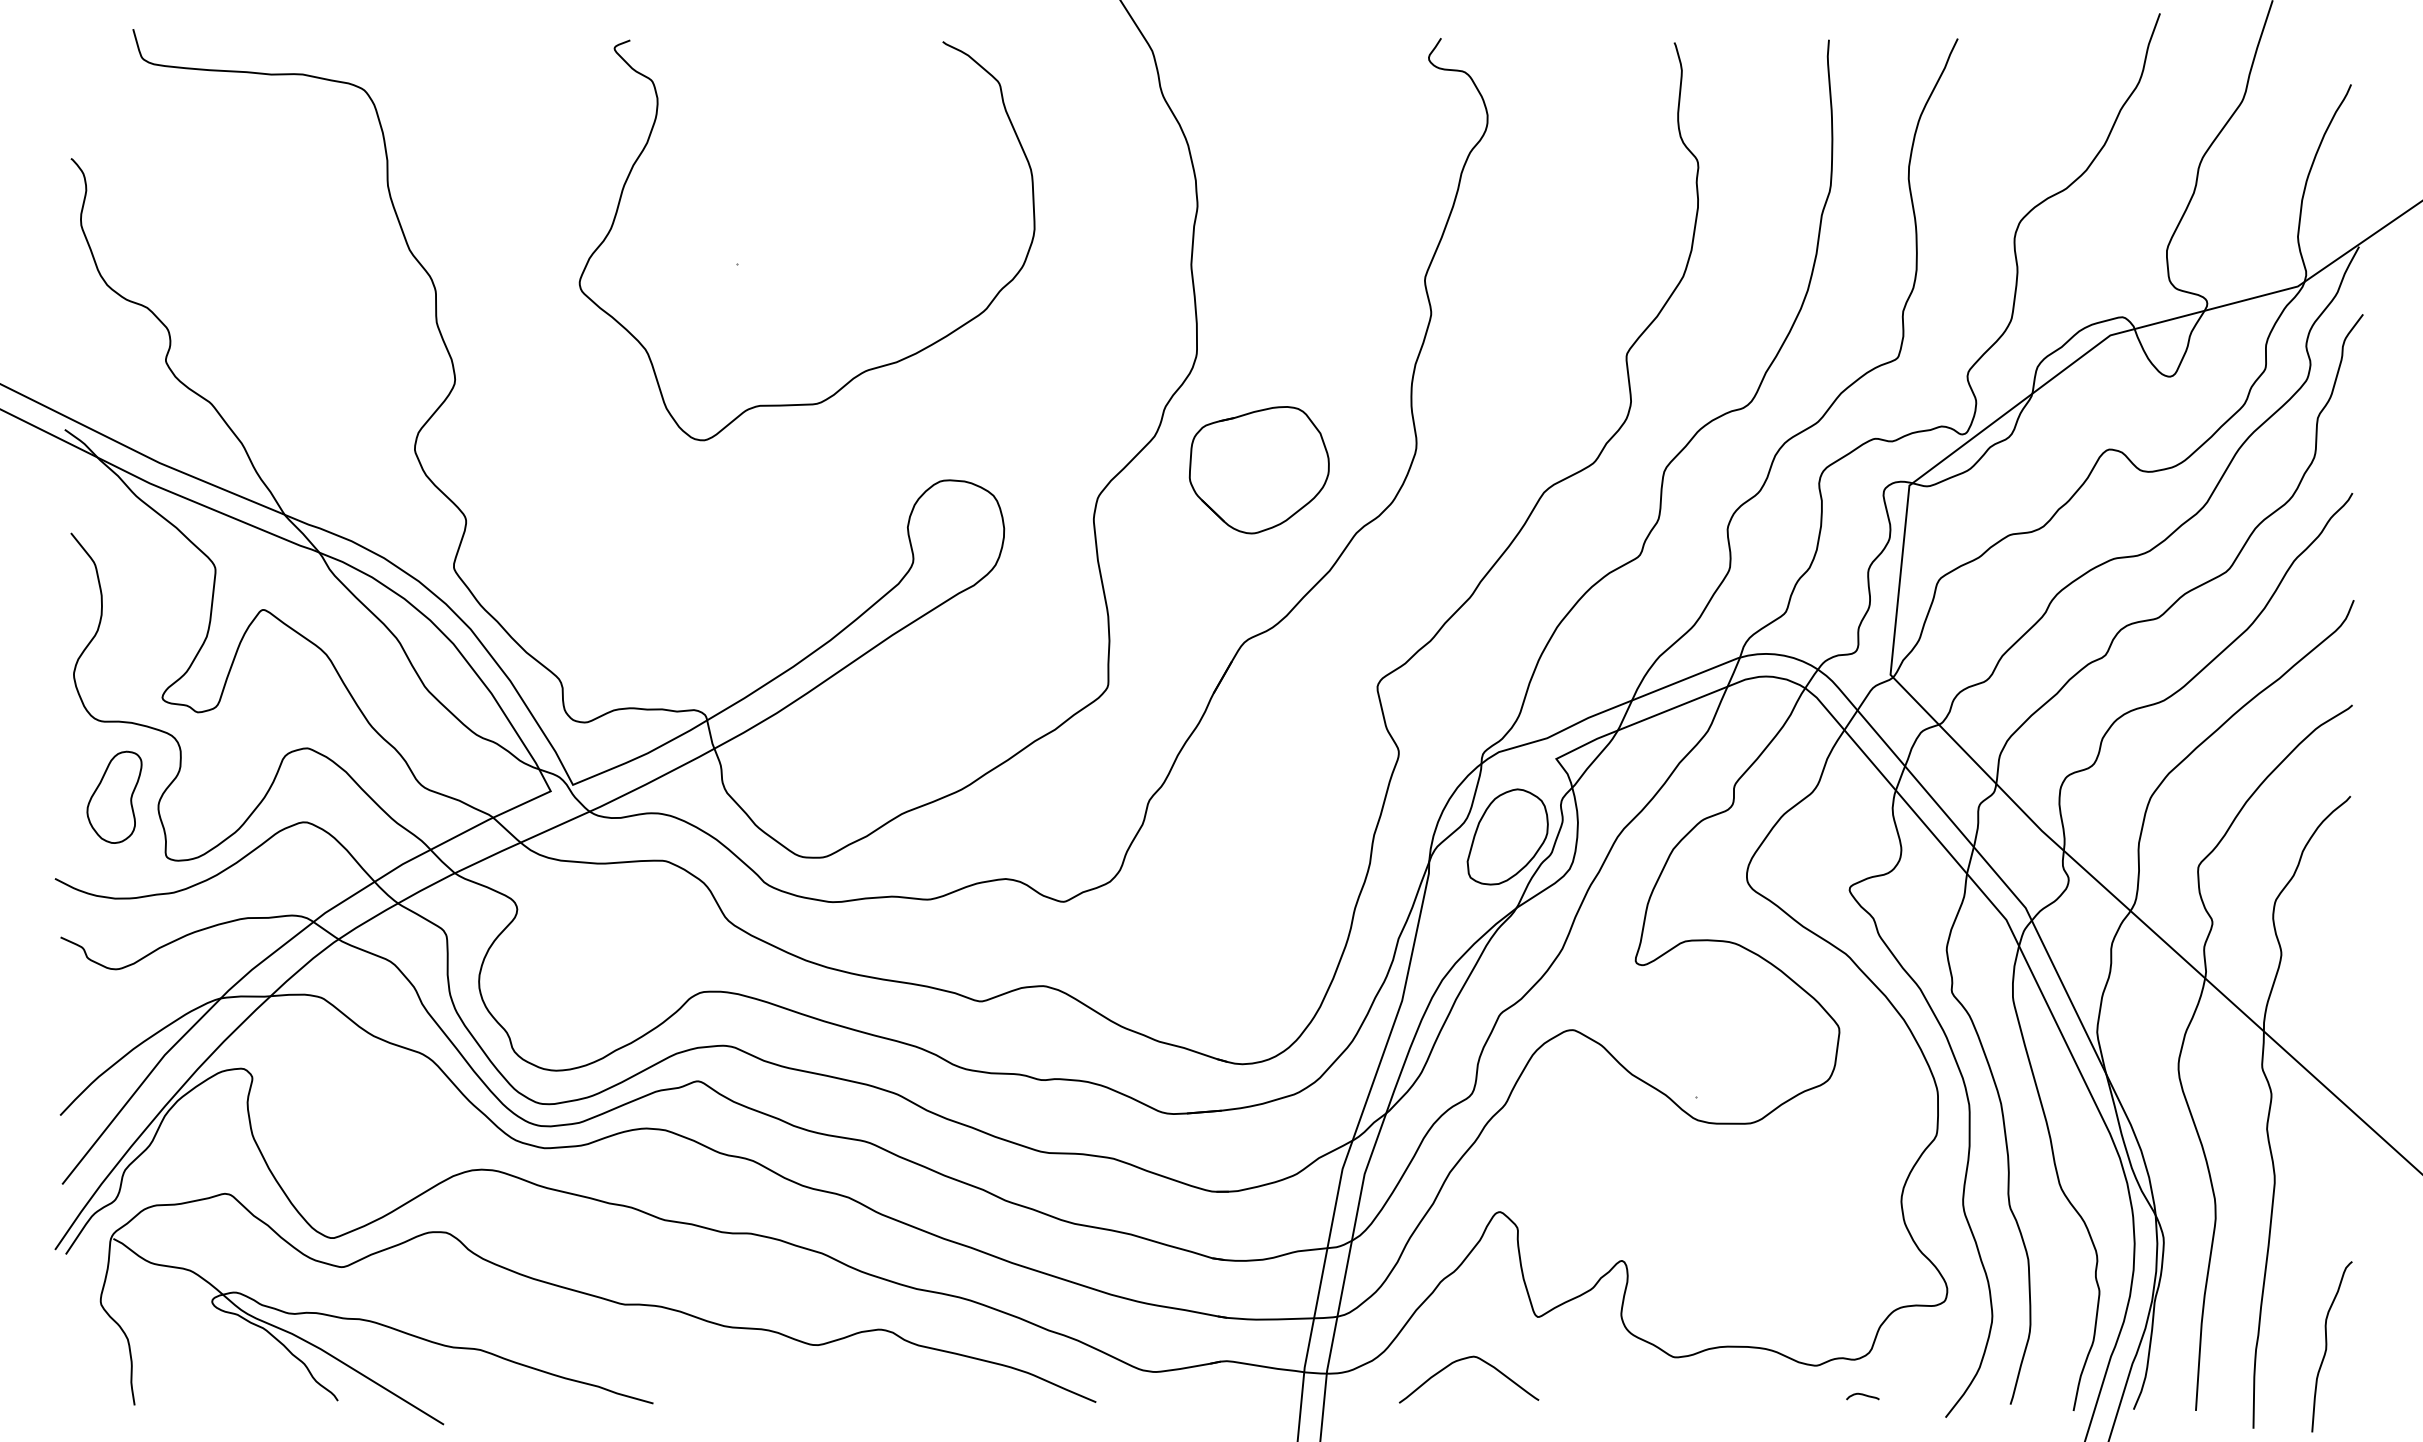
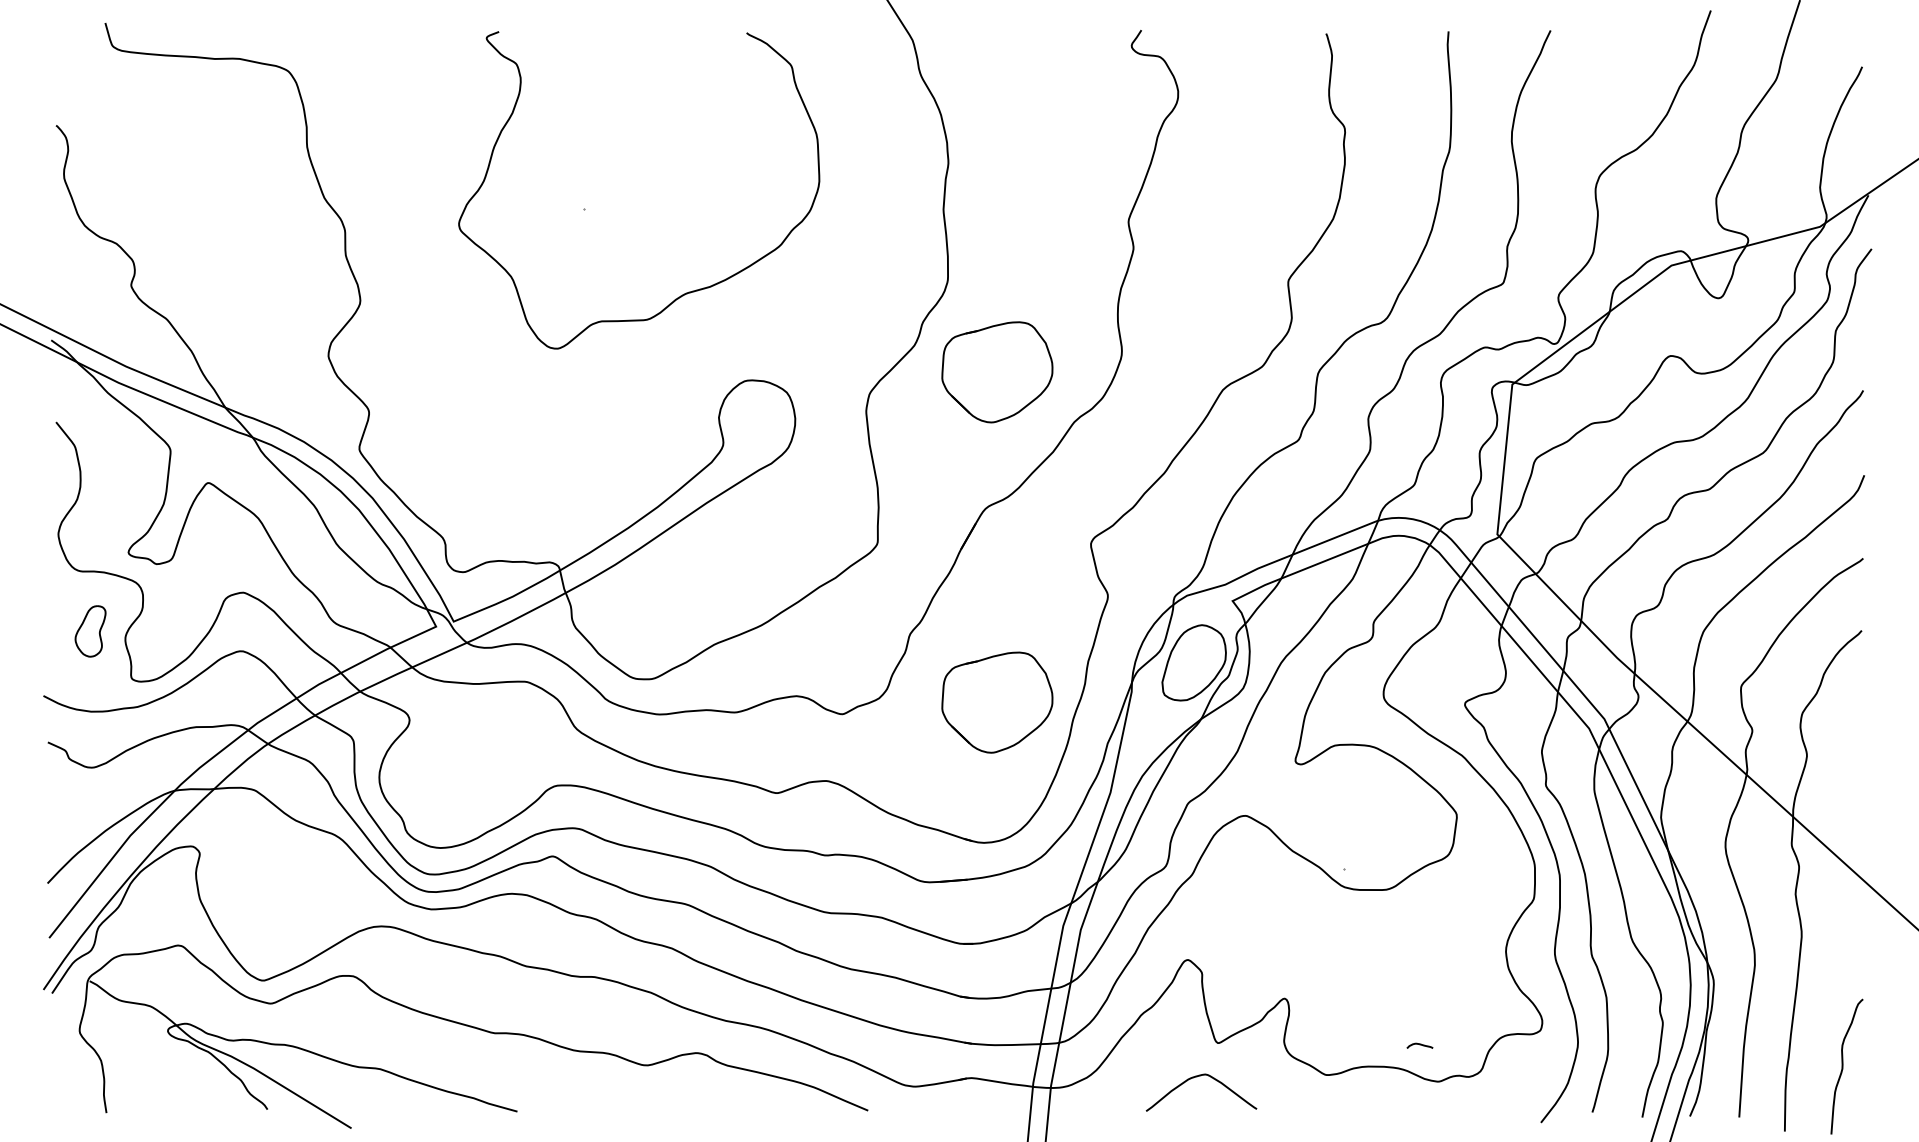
part: (114, 796) -> (90, 630), size x0.7
part: (1258, 887) -> (996, 702), added
curve: (1462, 1360) -> (1196, 1077), moved
curve: (1862, 1395) -> (1419, 1045), moved

